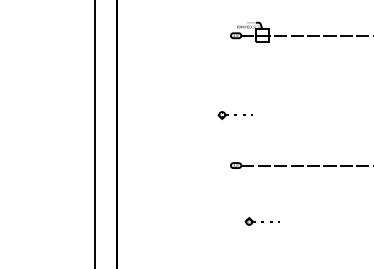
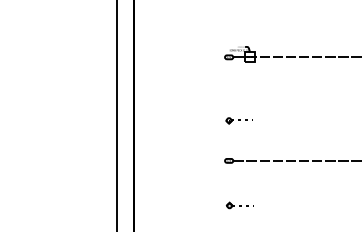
part: (234, 114) -> (238, 120), moved
part: (261, 221) -> (239, 205), moved

